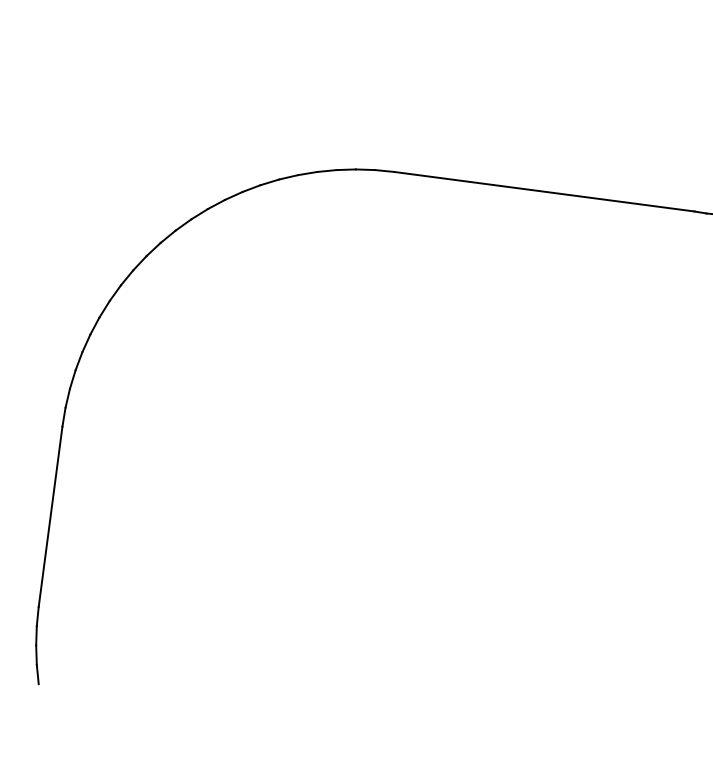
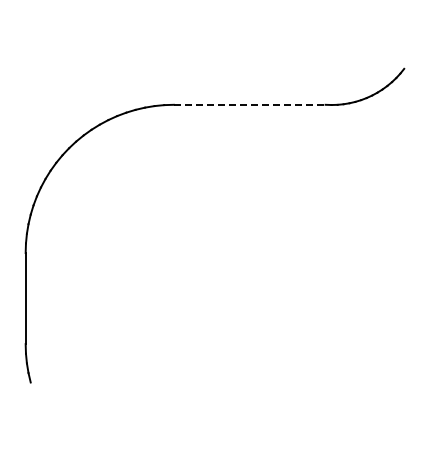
line: (544, 191) -> (249, 104), solid -> dashed

